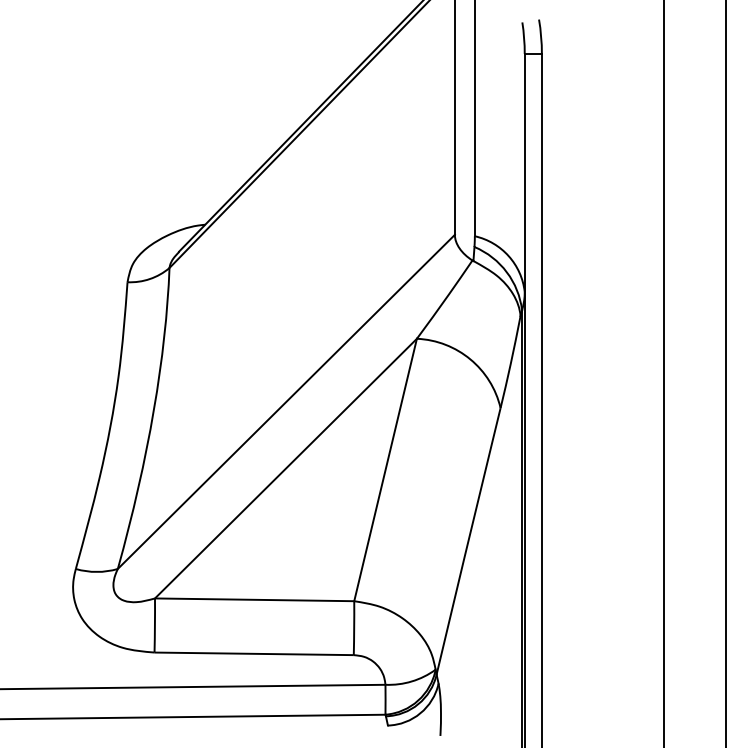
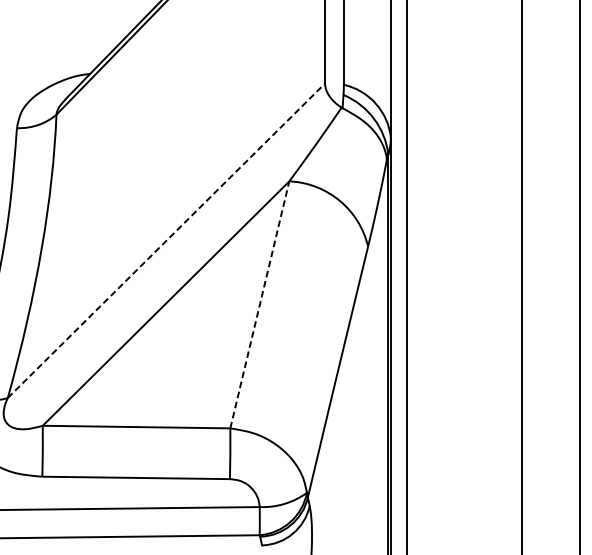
line: (286, 401) -> (166, 240), solid -> dashed
line: (385, 470) -> (259, 305), solid -> dashed

